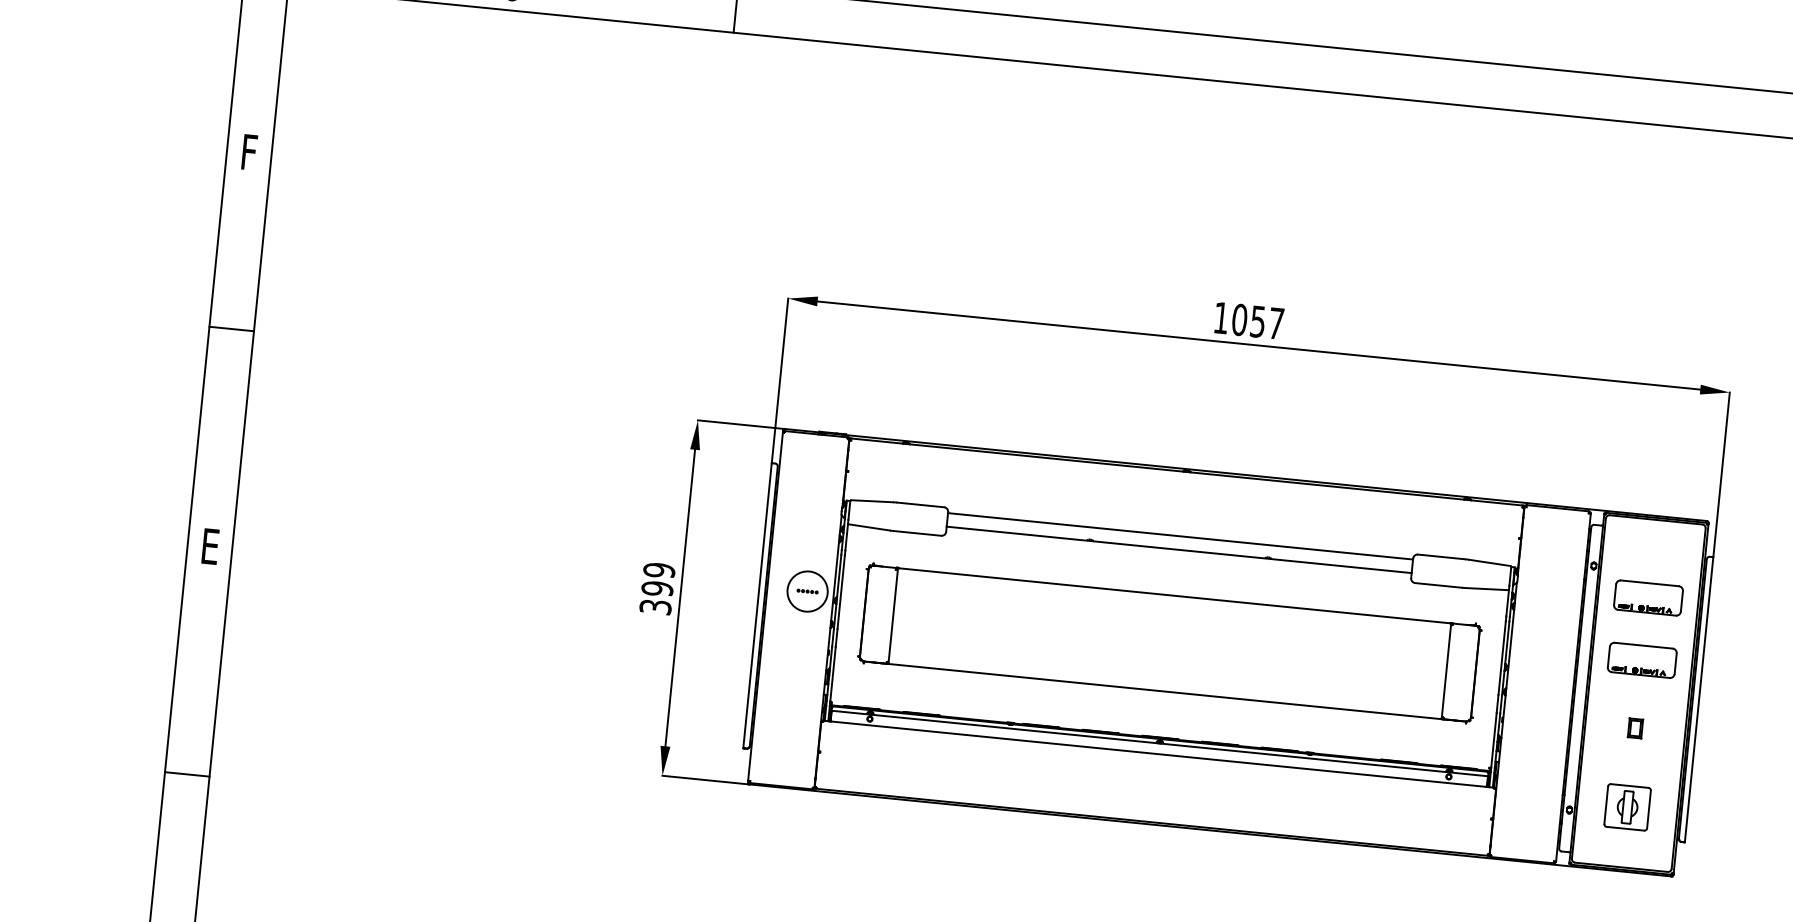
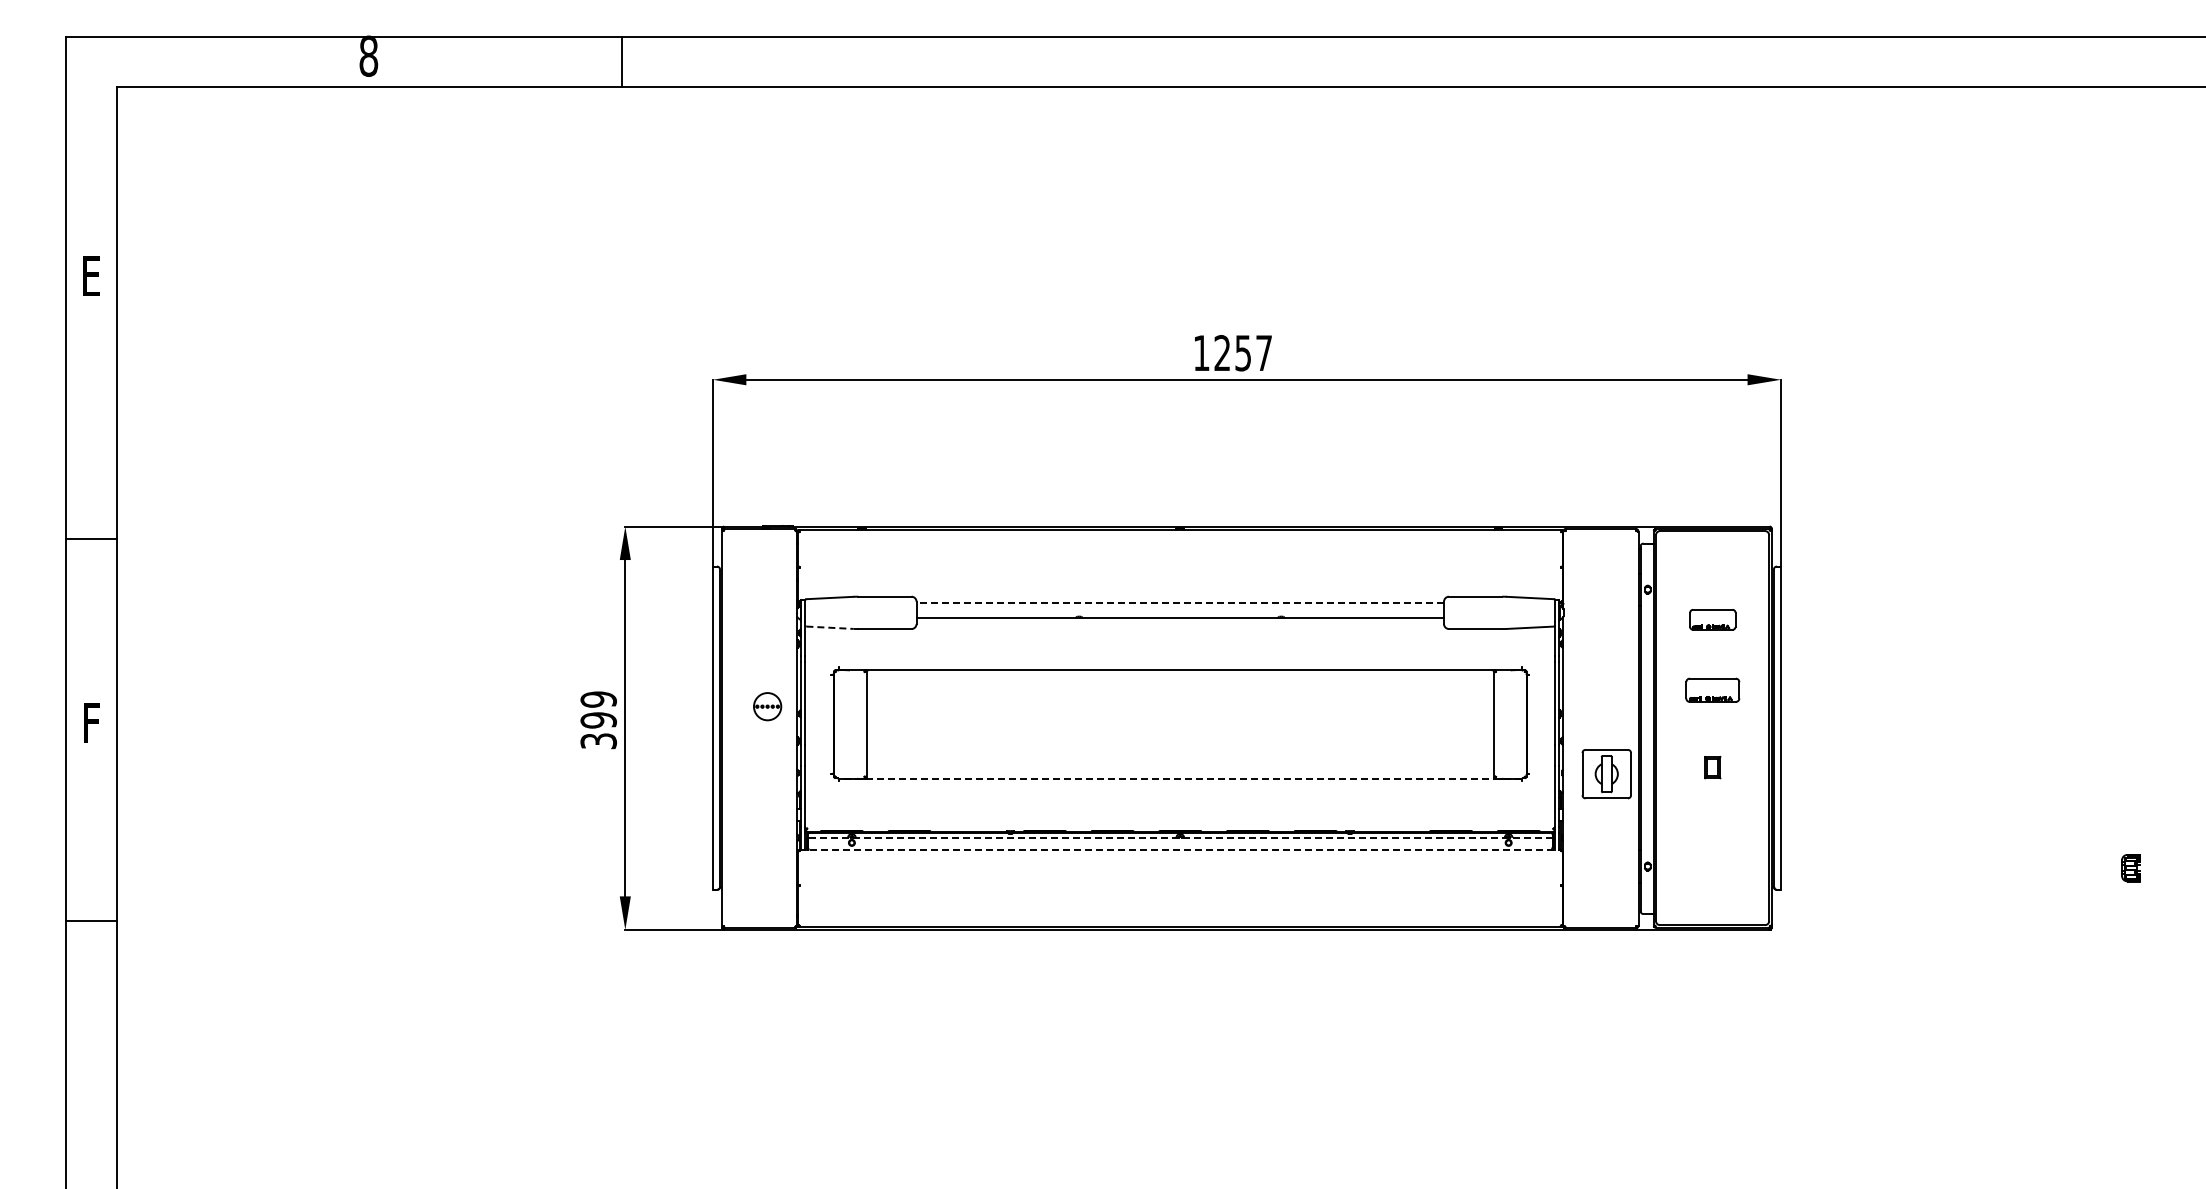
text: (249, 151) -> (91, 275), F -> E
text: (1239, 320) -> (1222, 353), 1057 -> 1257
line: (231, 329) -> (91, 539), moved
line: (869, 527) -> (829, 627), solid -> dashed
line: (1180, 536) -> (1180, 602), solid -> dashed
text: (210, 546) -> (91, 722), E -> F
circle: (807, 591) -> (767, 706), size x0.6
part: (1648, 597) -> (1712, 619), size x0.6
part: (1642, 659) -> (1712, 689), size x0.7
line: (1165, 691) -> (1180, 778), solid -> dashed
line: (1160, 743) -> (1180, 837), solid -> dashed
line: (1159, 753) -> (1180, 849), solid -> dashed
line: (187, 774) -> (91, 920), moved
part: (1627, 807) -> (1606, 774), moved

